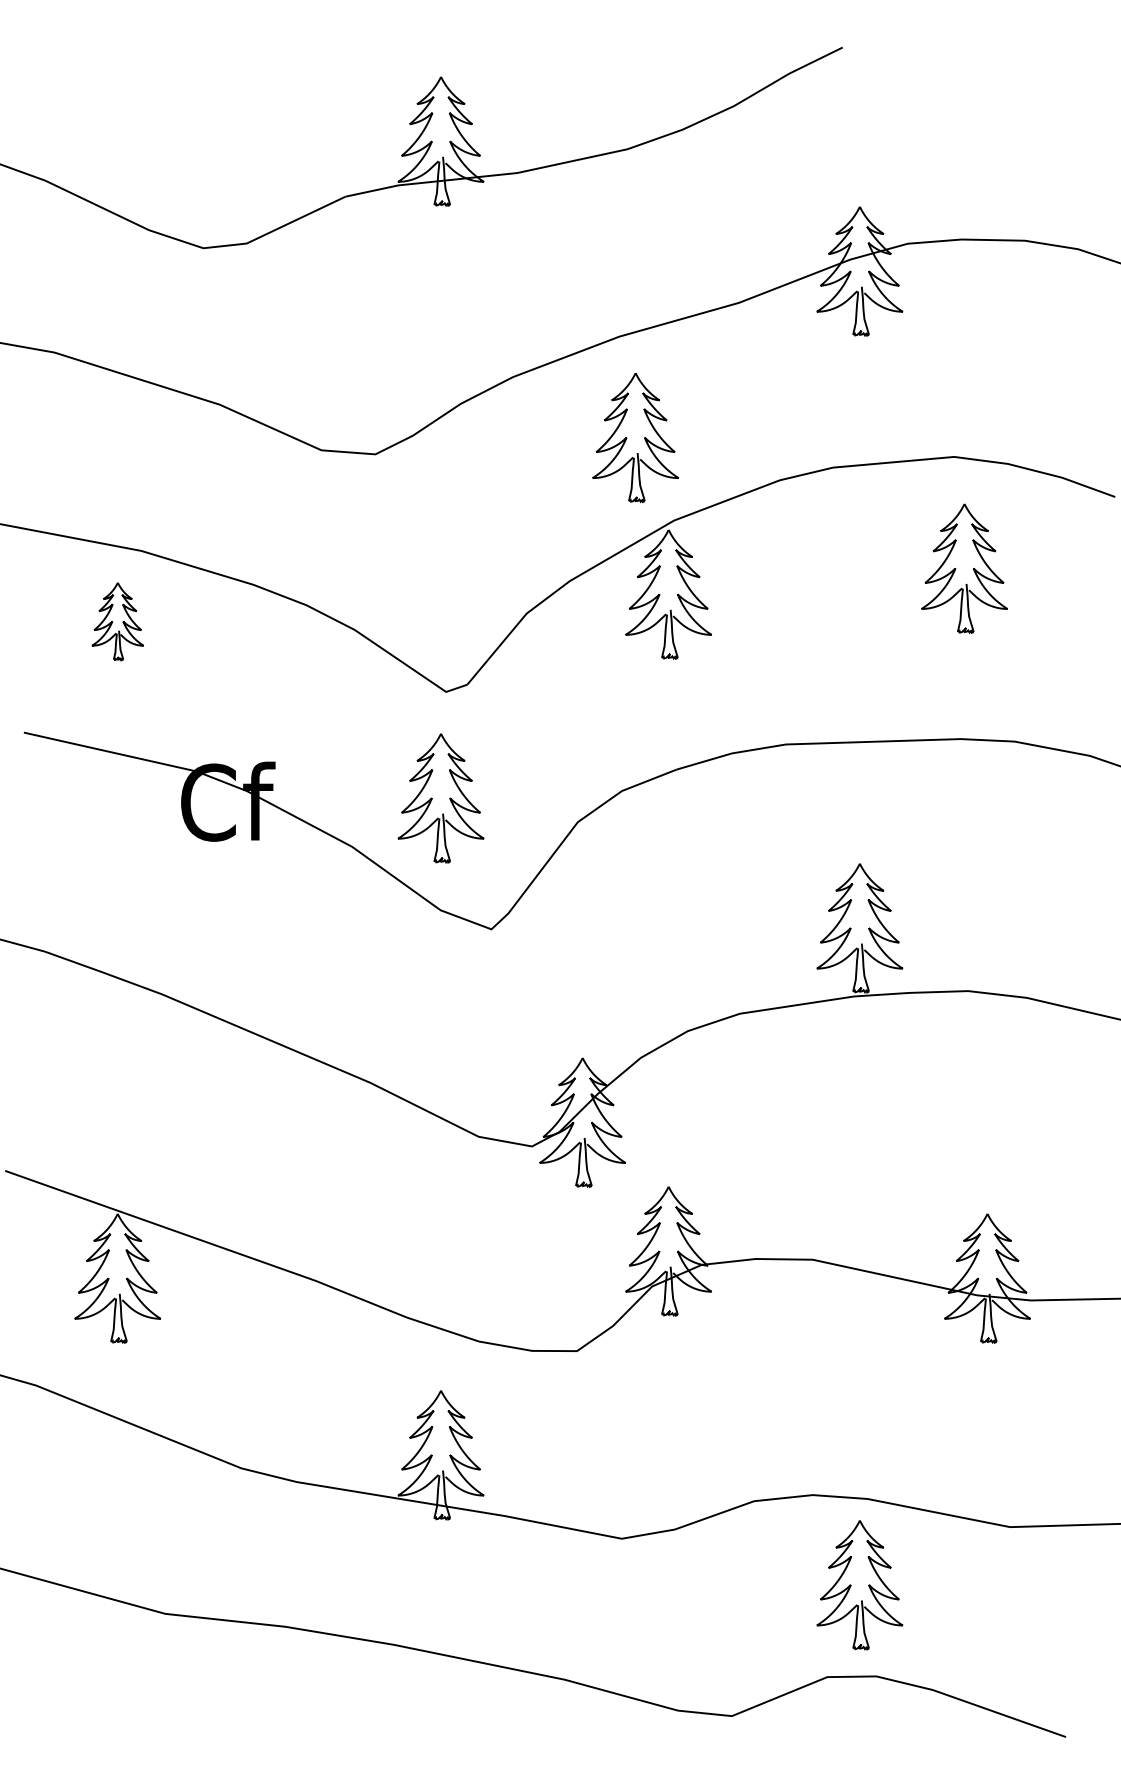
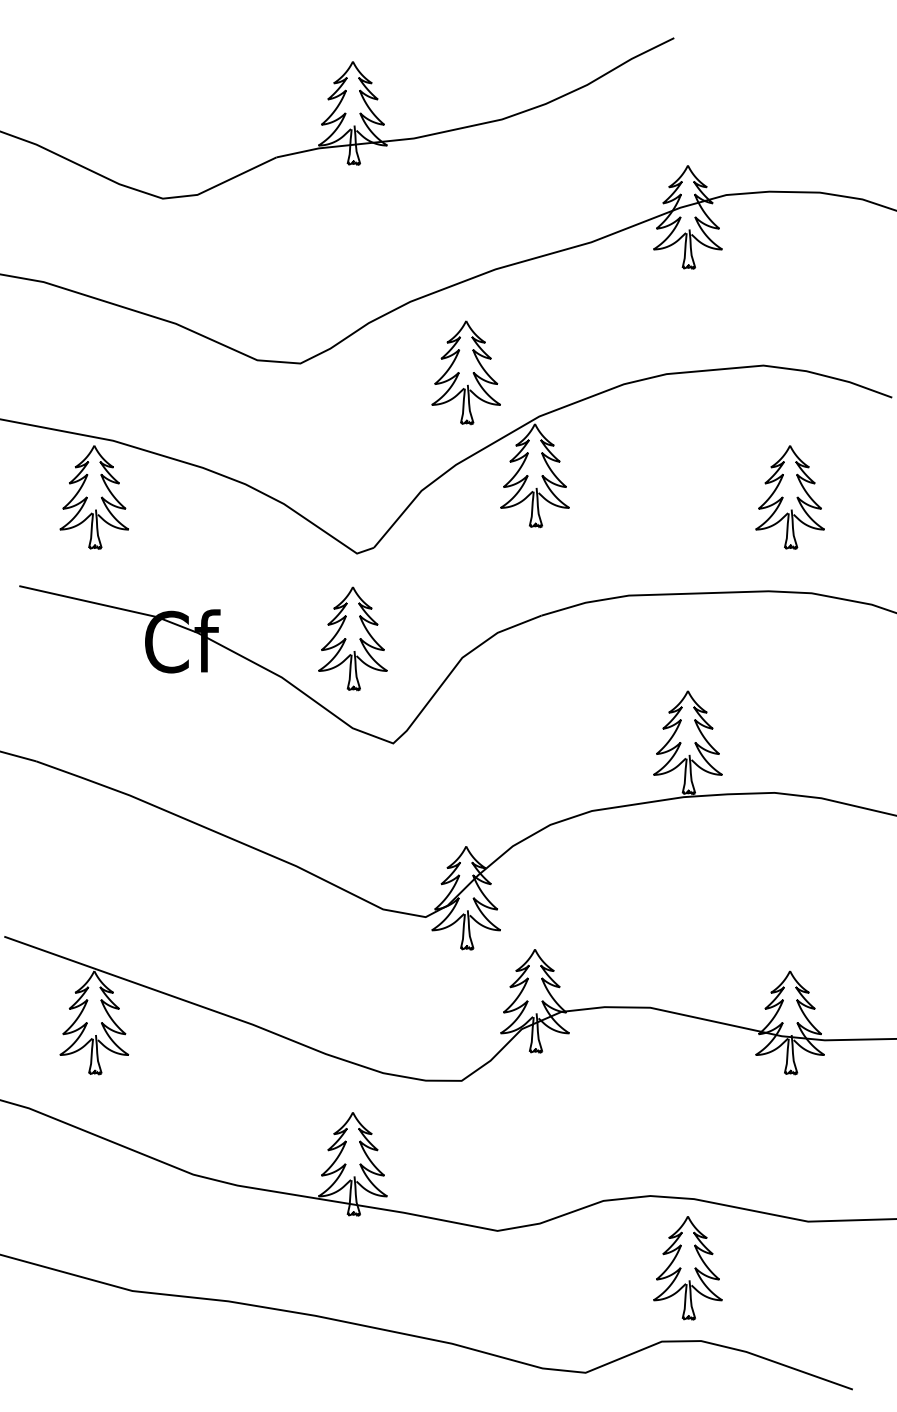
part: (635, 438) -> (466, 373), moved
part: (964, 568) -> (790, 497), moved
part: (117, 621) -> (94, 497), size x1.67

